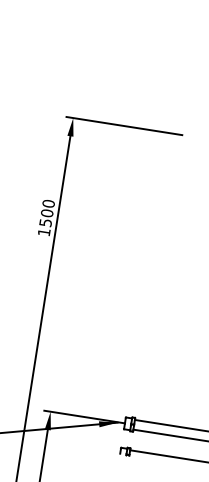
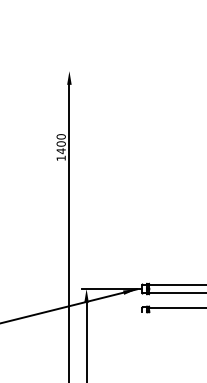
line: (123, 126) -> (107, 71), removed
text: (44, 223) -> (60, 151), 1500 -> 1400

